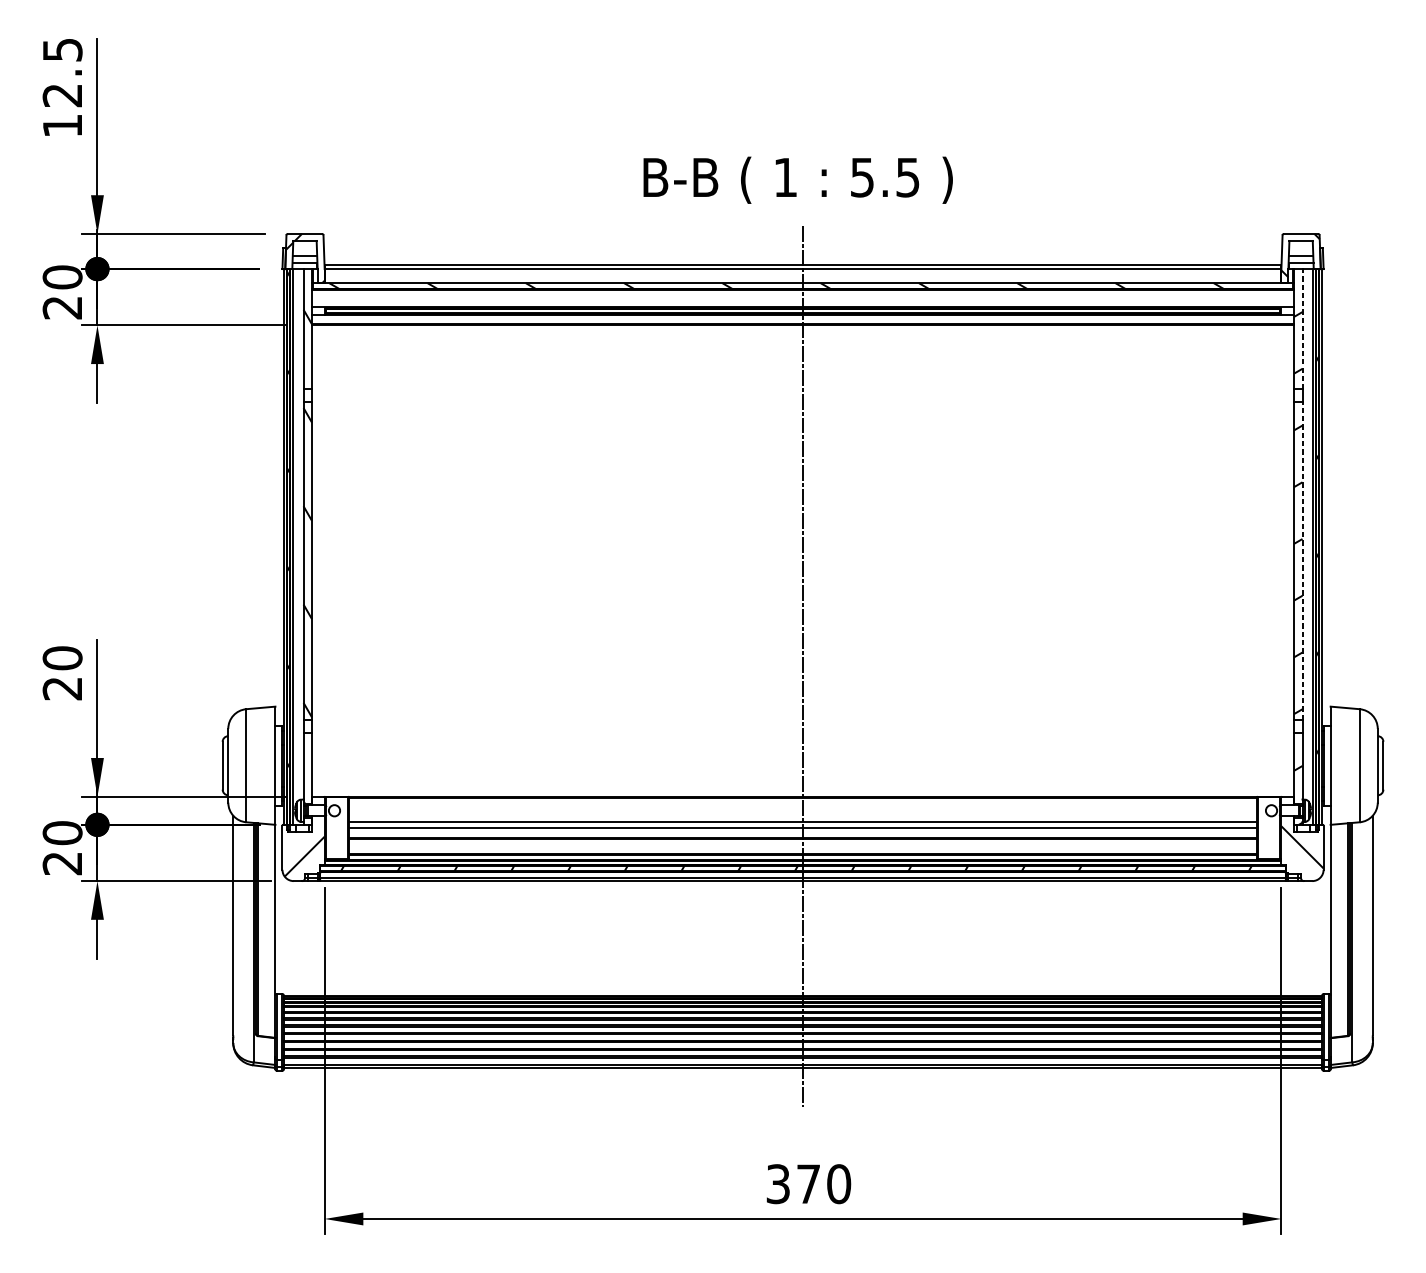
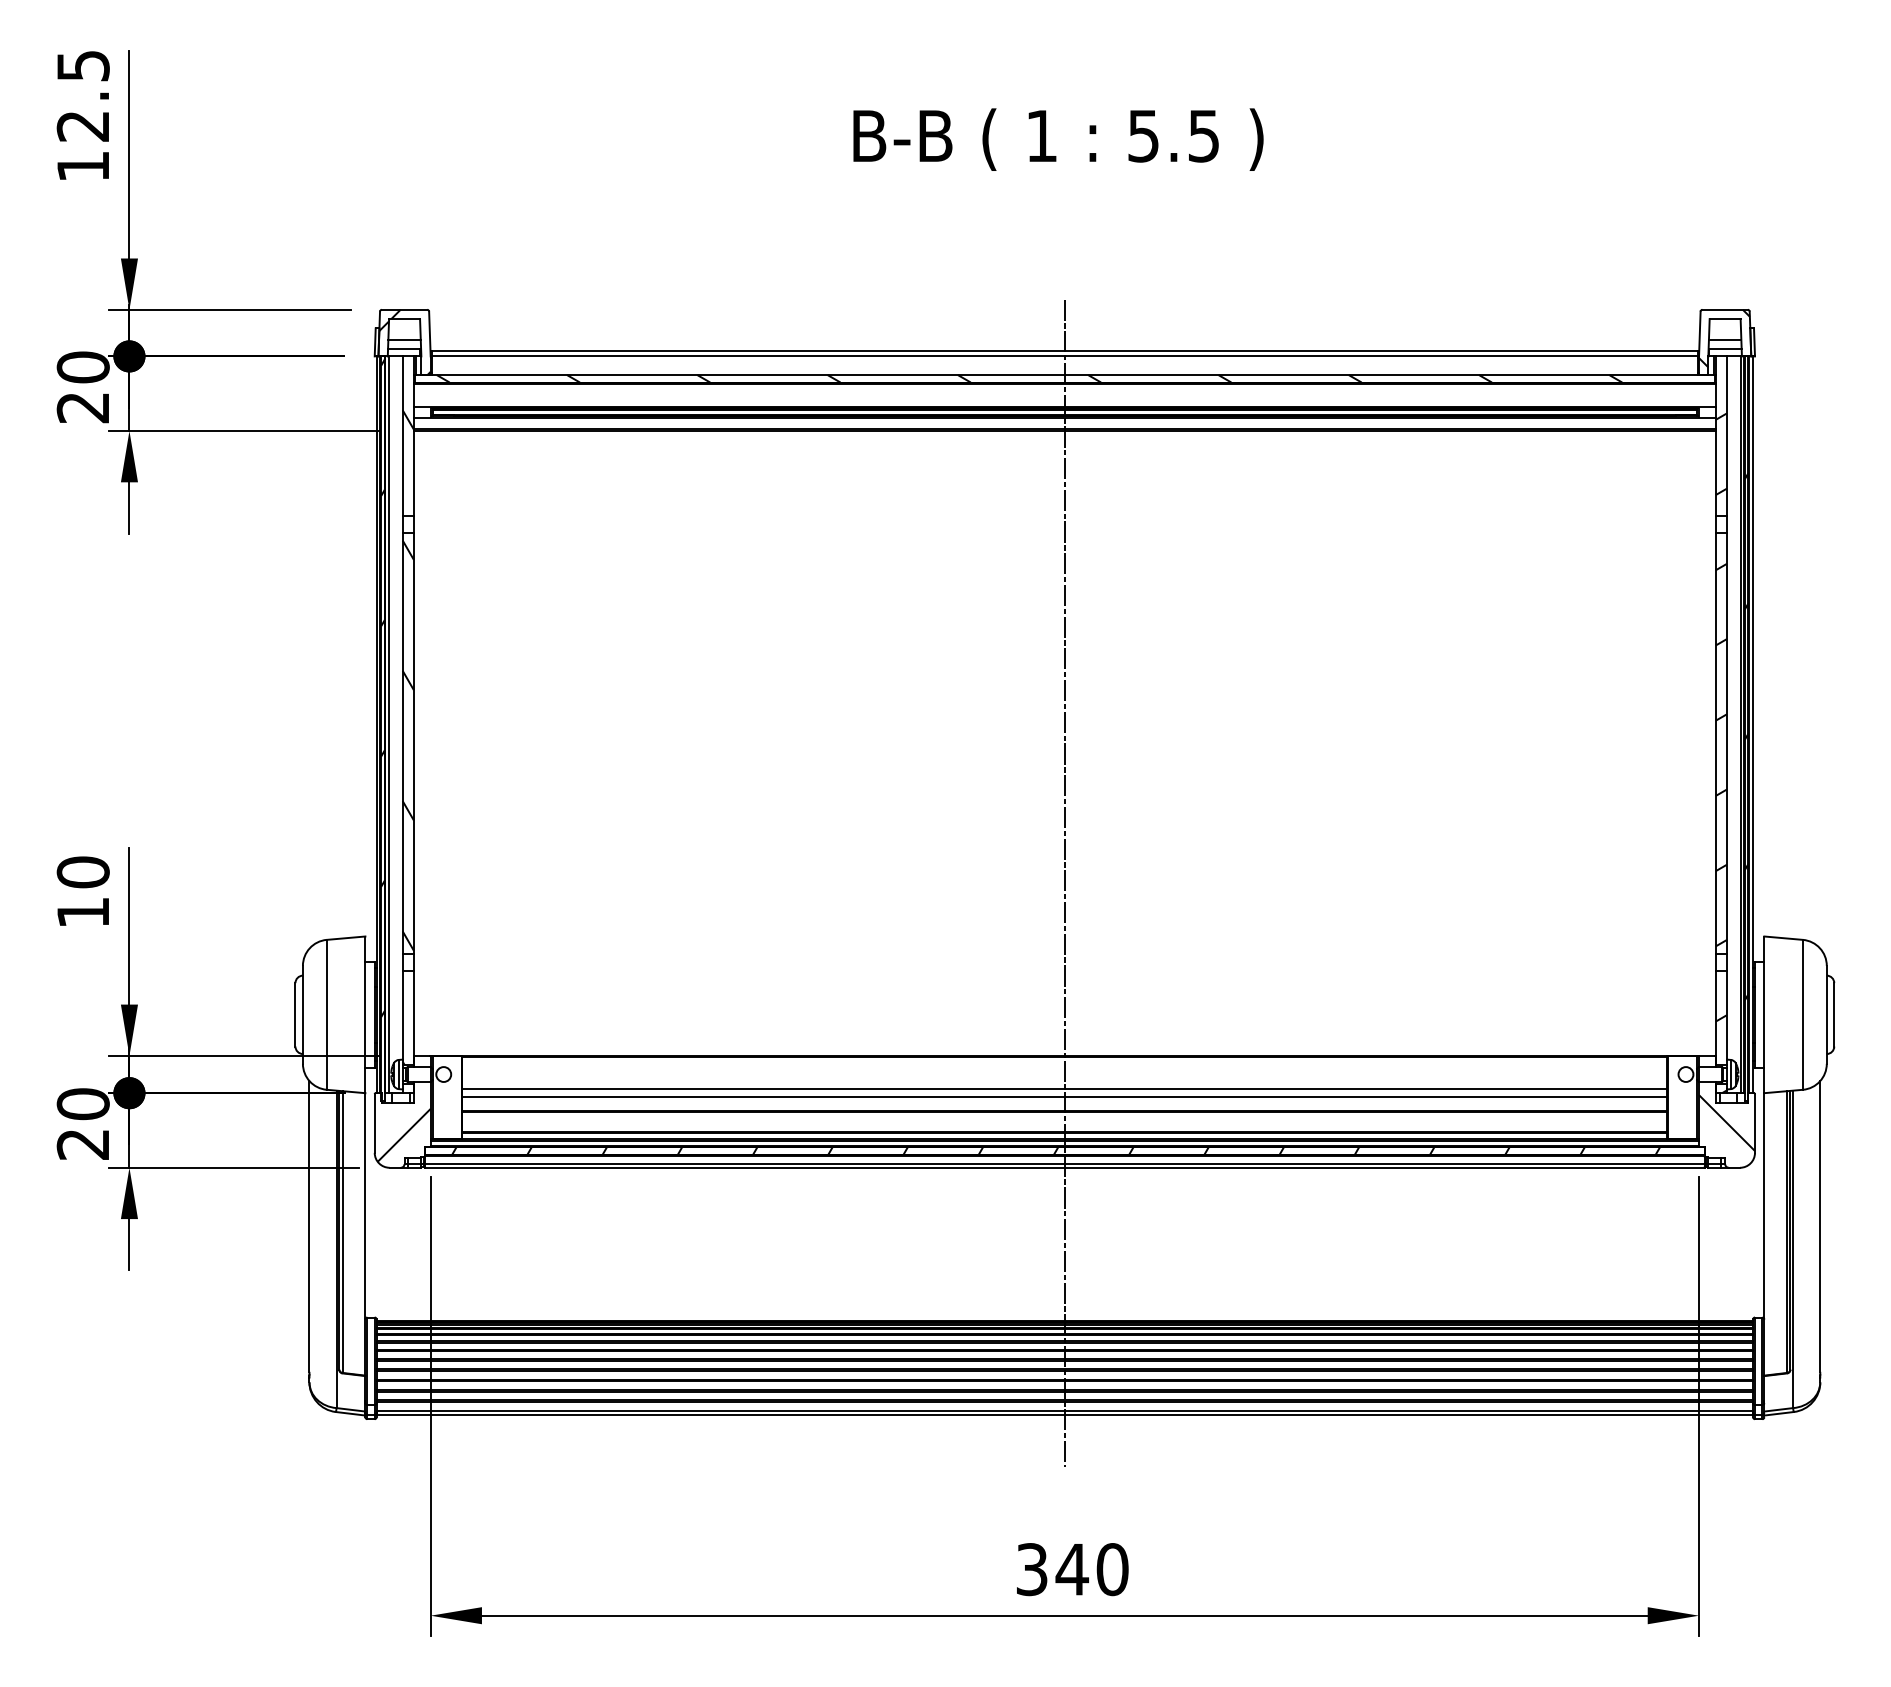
text: (798, 180) -> (1058, 139), moved
line: (1302, 329) -> (1727, 436), dashed -> solid
line: (1302, 561) -> (1727, 743), dashed -> solid
text: (62, 689) -> (82, 913), 20 -> 10
text: (808, 1184) -> (1072, 1569), 370 -> 340

